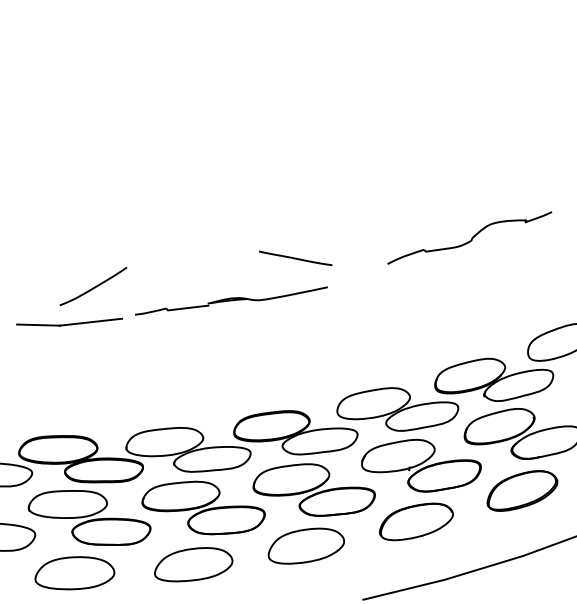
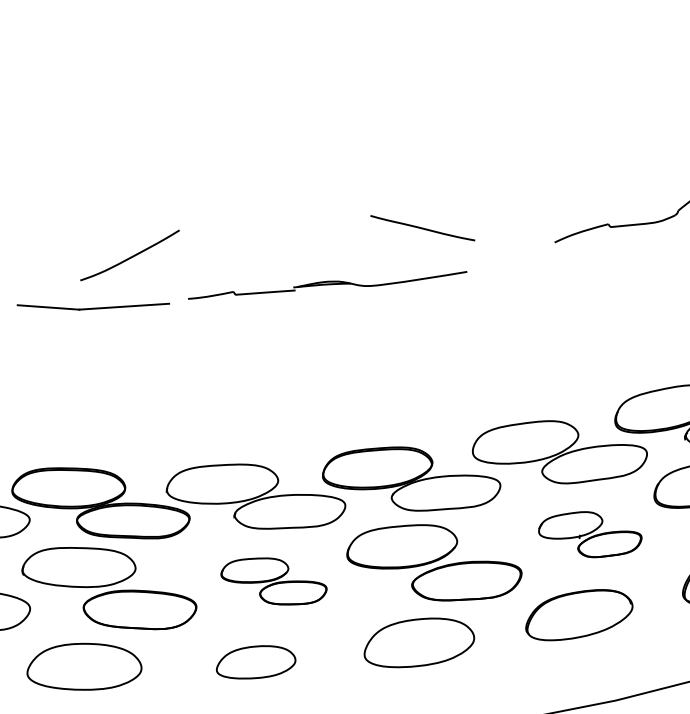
part: (421, 465) -> (590, 534), size x0.6
part: (203, 507) -> (273, 580), size x0.6
part: (193, 564) -> (255, 662), size x0.7

